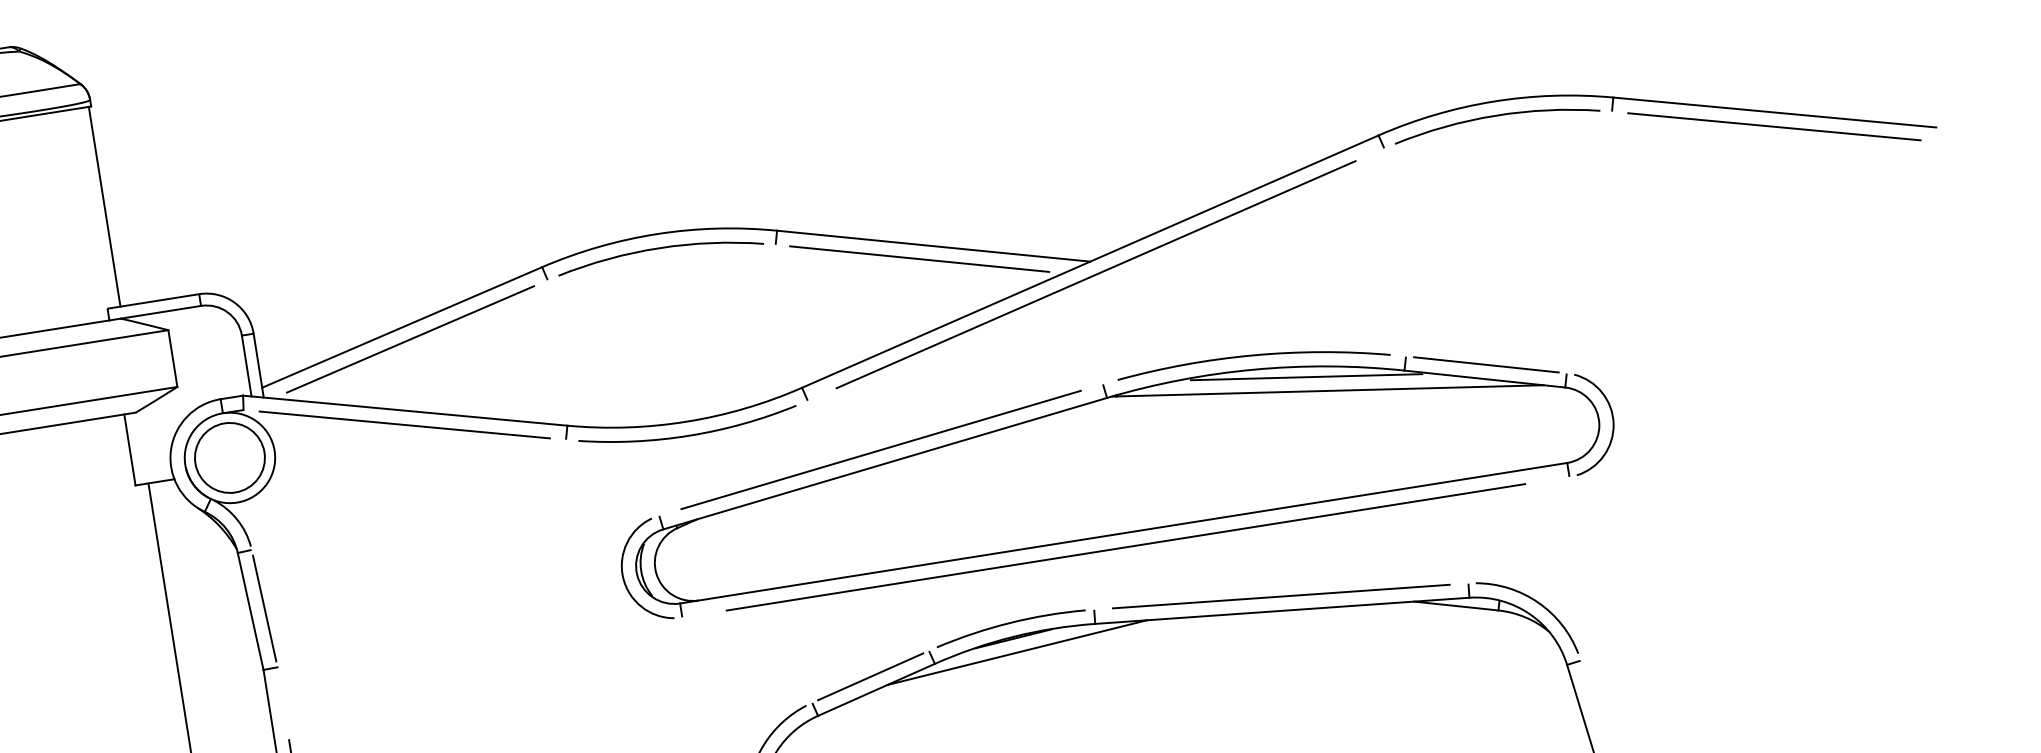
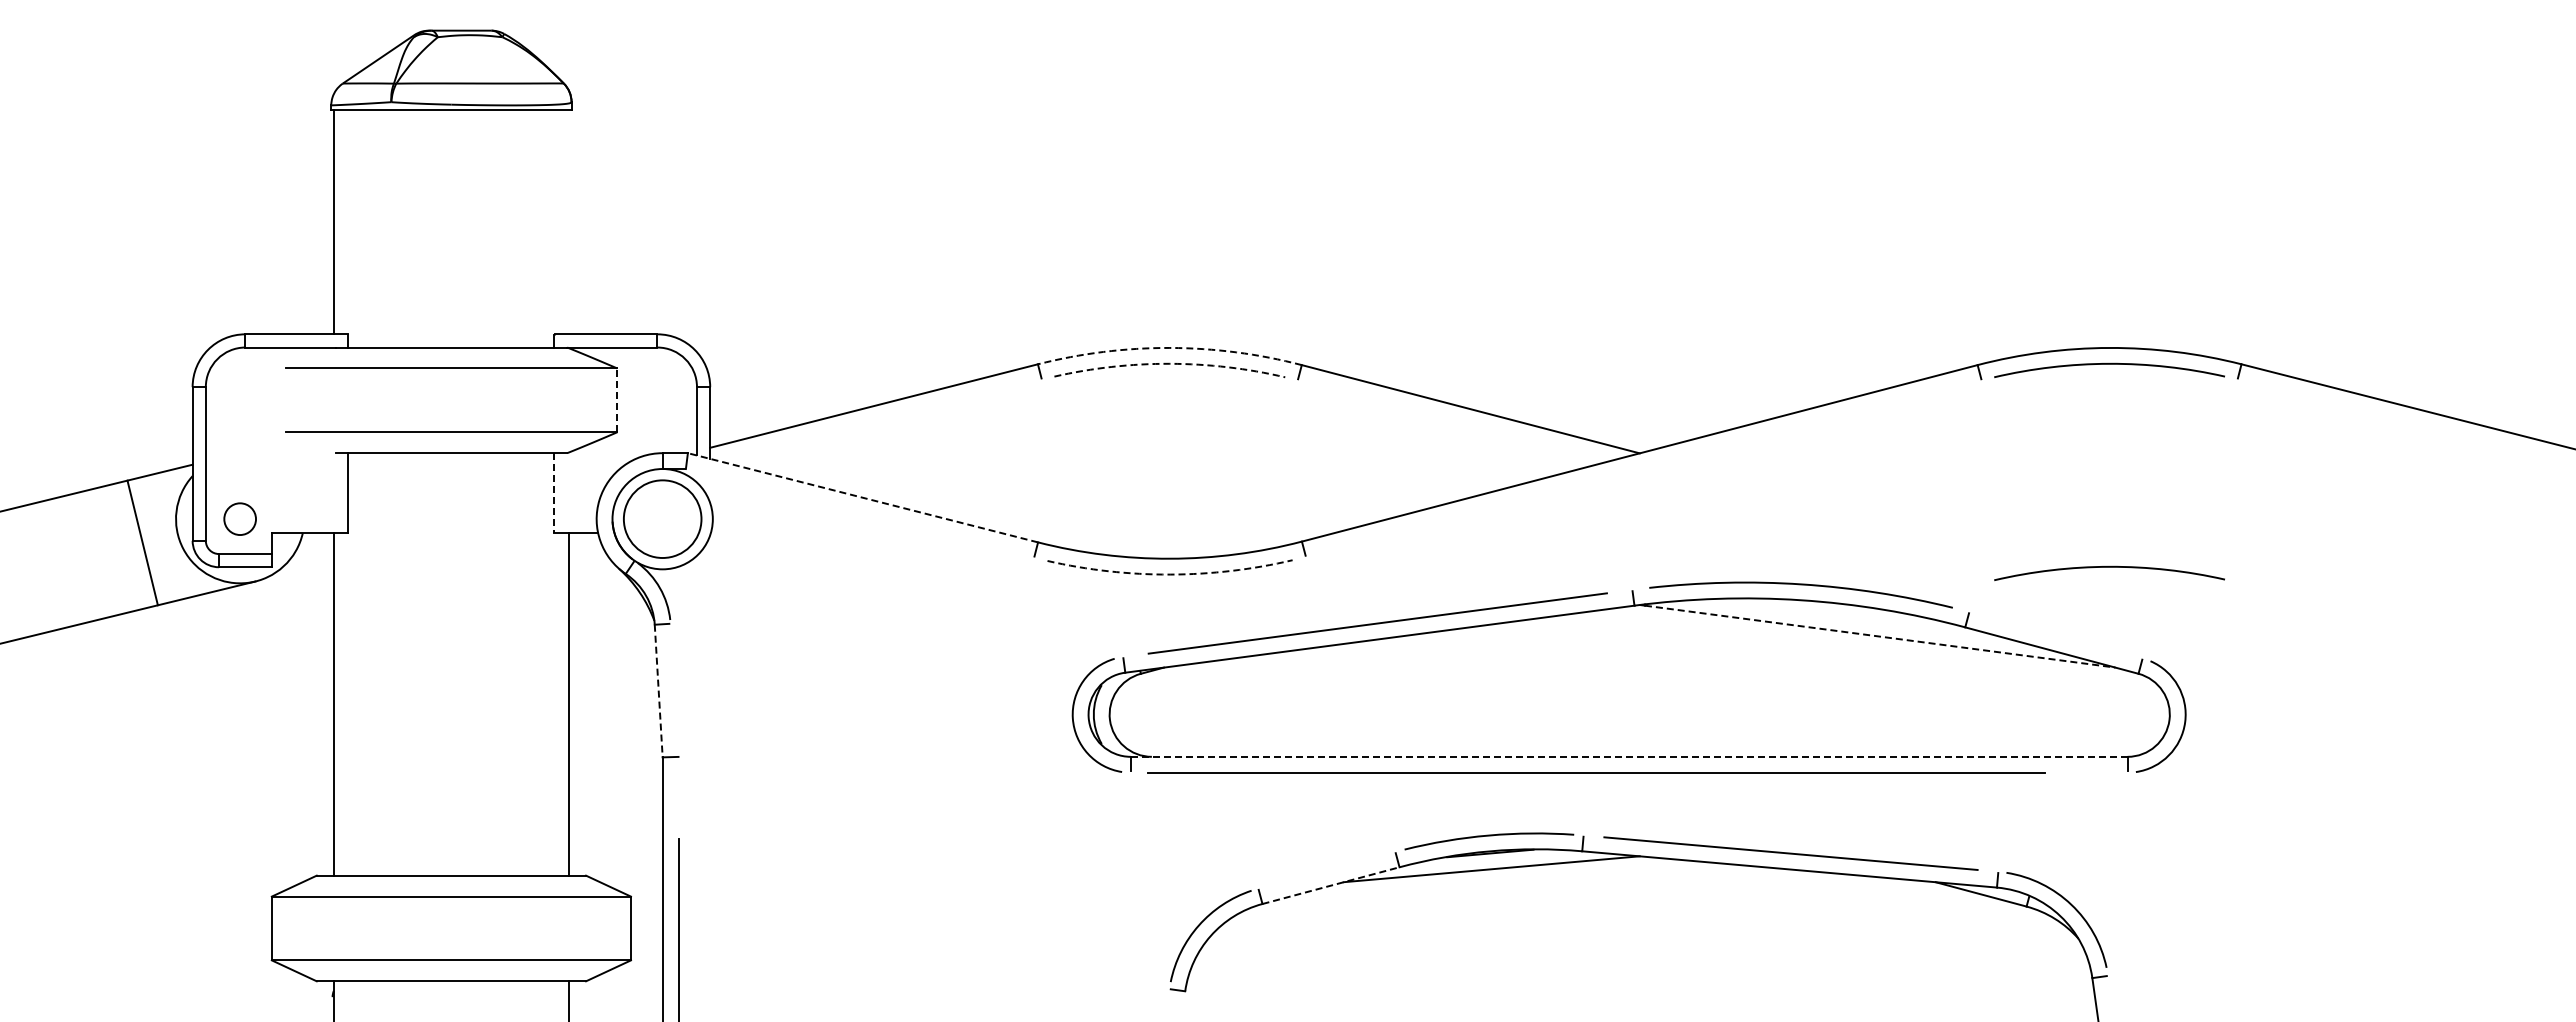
line: (1773, 127) -> (2412, 424), removed
line: (104, 206) -> (568, 221), removed
arc: (656, 233) -> (1169, 347), solid -> dashed
arc: (659, 247) -> (1169, 363), solid -> dashed
line: (919, 258) -> (1452, 420), removed
line: (1095, 274) -> (1643, 468), removed
arc: (1524, 297) -> (2109, 567), added
line: (409, 339) -> (880, 420), removed
line: (173, 358) -> (617, 400), solid -> dashed
line: (1485, 365) -> (2055, 635), removed
line: (1306, 377) -> (1856, 617), removed
line: (1330, 390) -> (1880, 636), solid -> dashed
line: (404, 410) -> (862, 497), solid -> dashed
line: (404, 425) -> (859, 513), removed
arc: (689, 435) -> (1170, 574), solid -> dashed
line: (130, 450) -> (554, 493), solid -> dashed
line: (1123, 533) -> (1628, 756), solid -> dashed
line: (1126, 547) -> (1596, 772), moved
line: (264, 608) -> (674, 690), removed
line: (250, 611) -> (658, 691), solid -> dashed
line: (870, 676) -> (1326, 869), removed
line: (876, 689) -> (1331, 885), solid -> dashed

